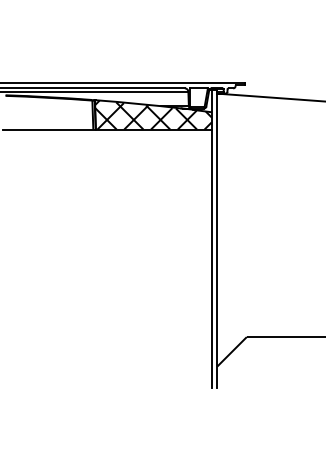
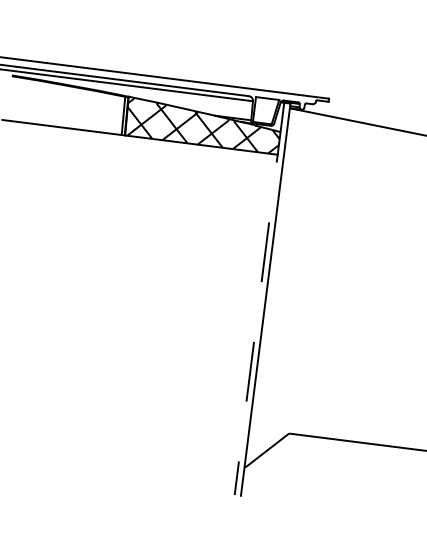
line: (211, 239) -> (258, 299), solid -> dashed

